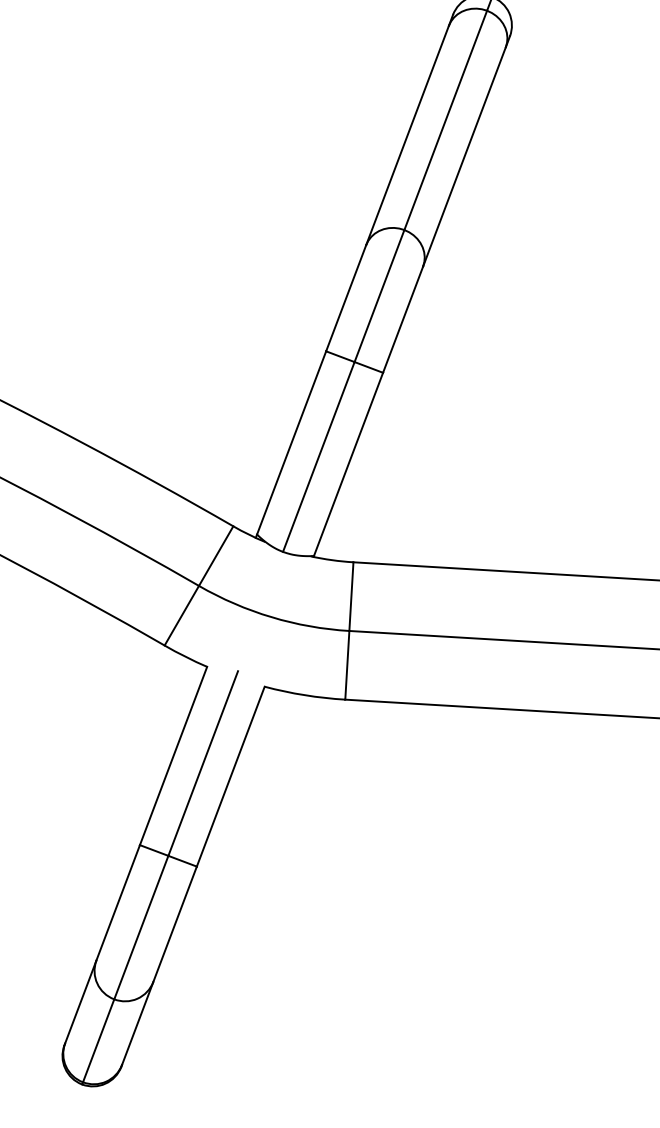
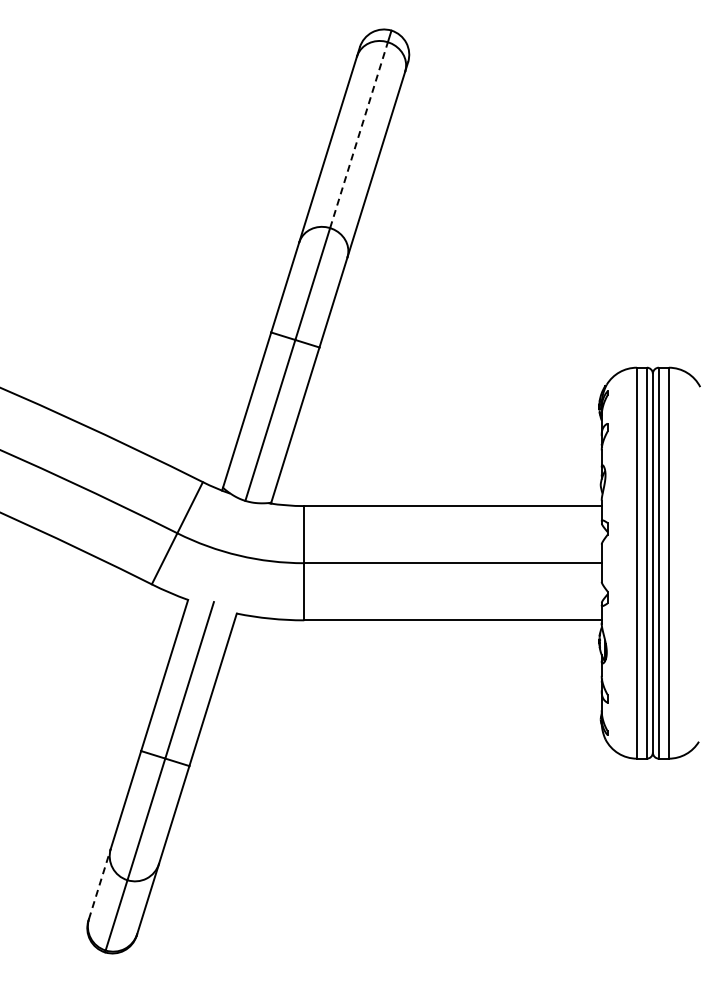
line: (446, 119) -> (359, 134), solid -> dashed
line: (80, 1002) -> (99, 884), solid -> dashed

